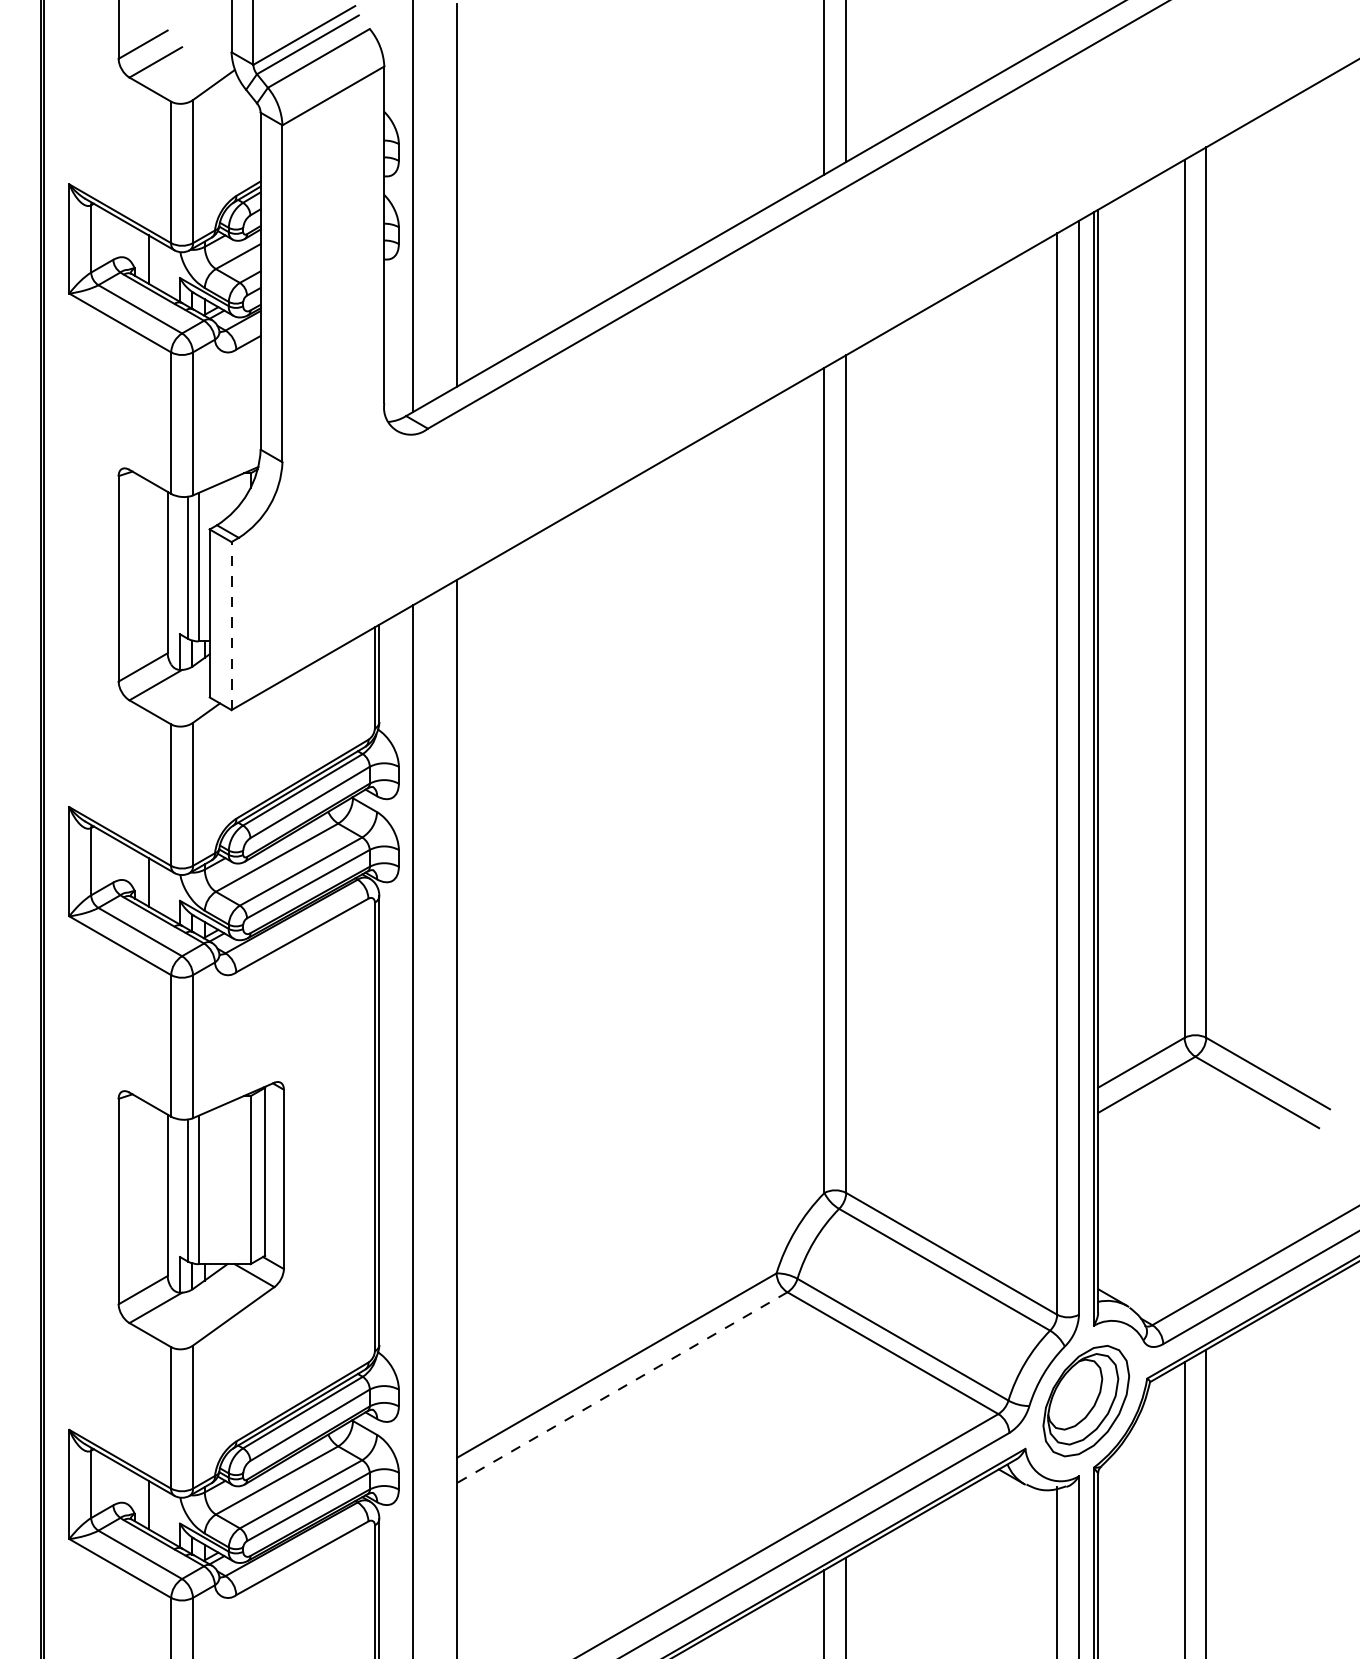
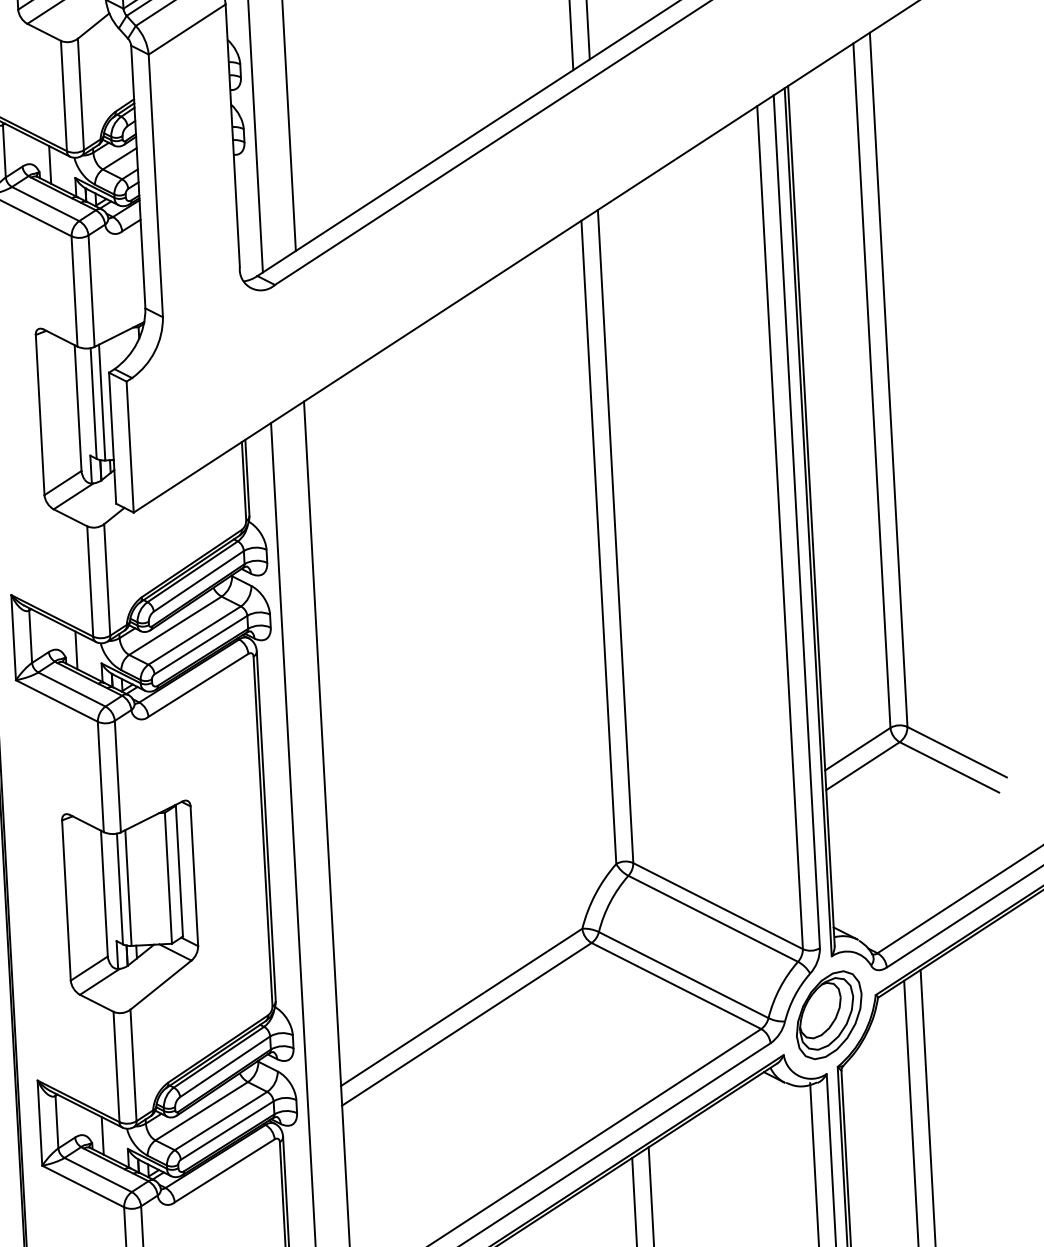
line: (231, 625) -> (130, 446), dashed -> solid
line: (622, 1387) -> (467, 1024), dashed -> solid

